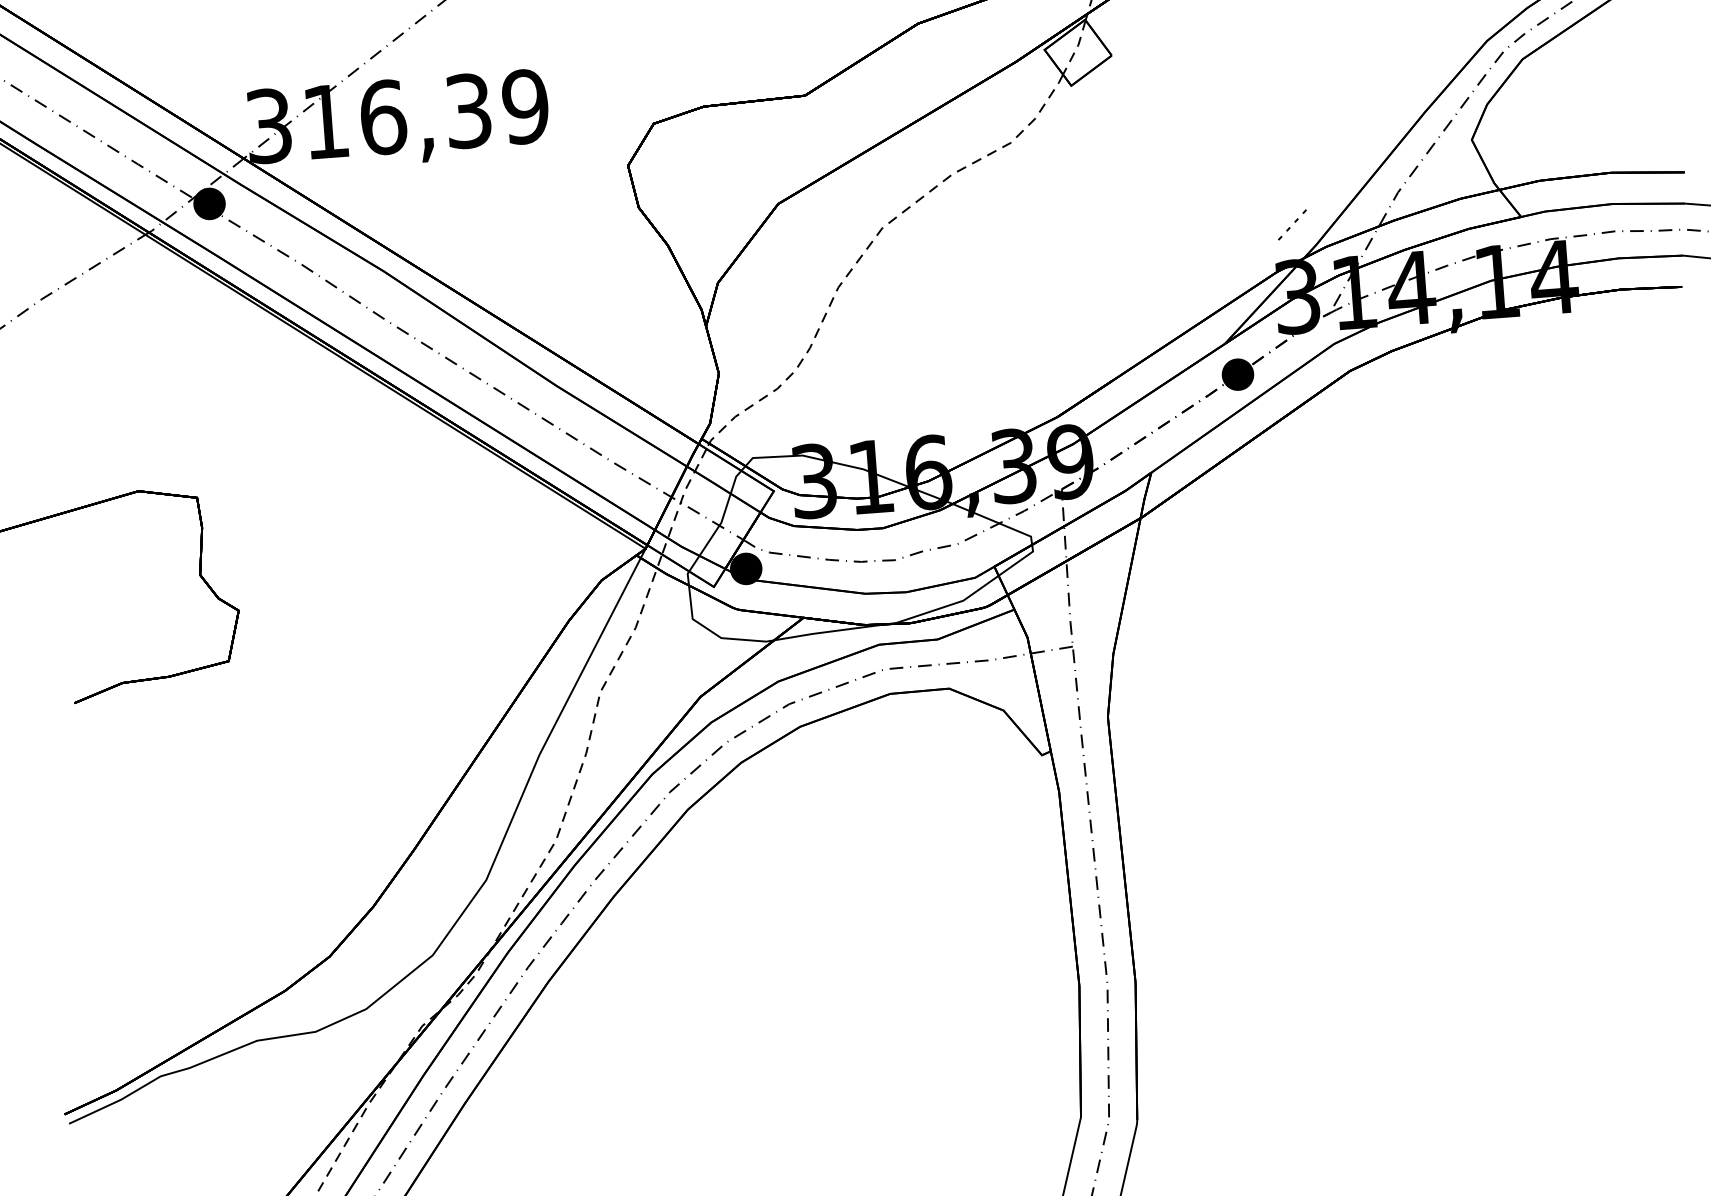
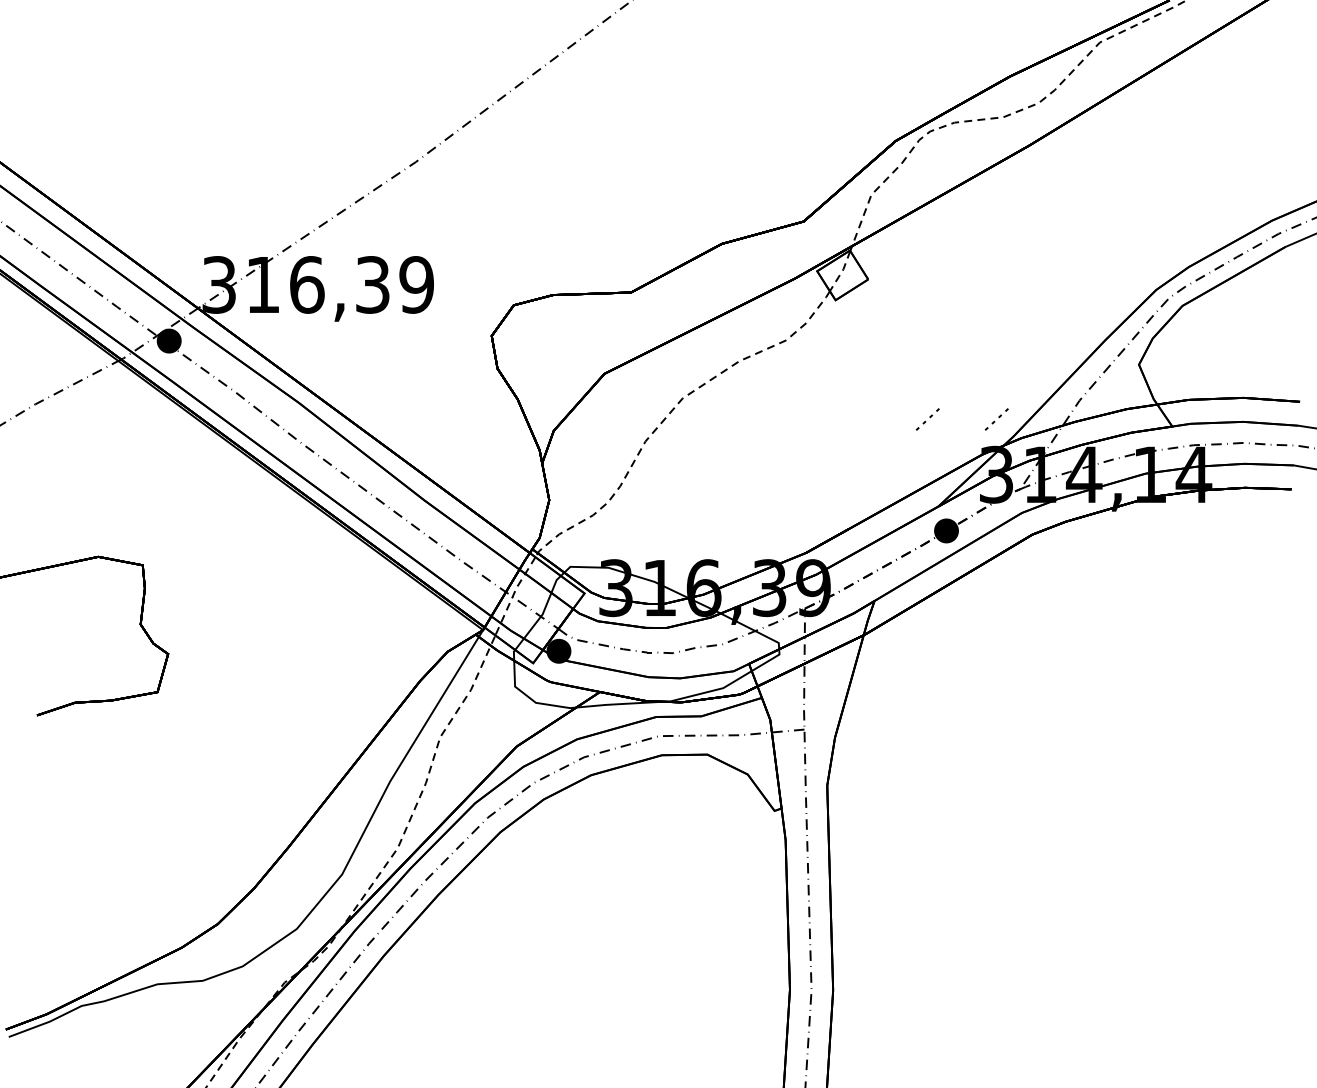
line: (1199, 233) -> (925, 420), added

